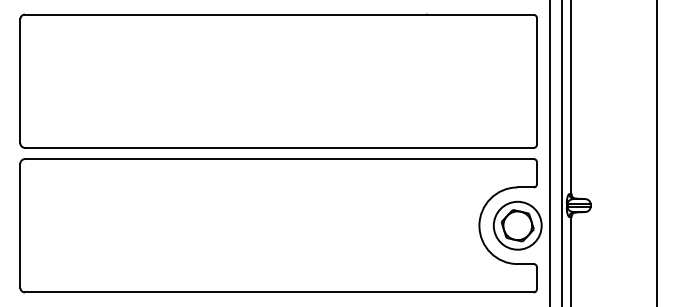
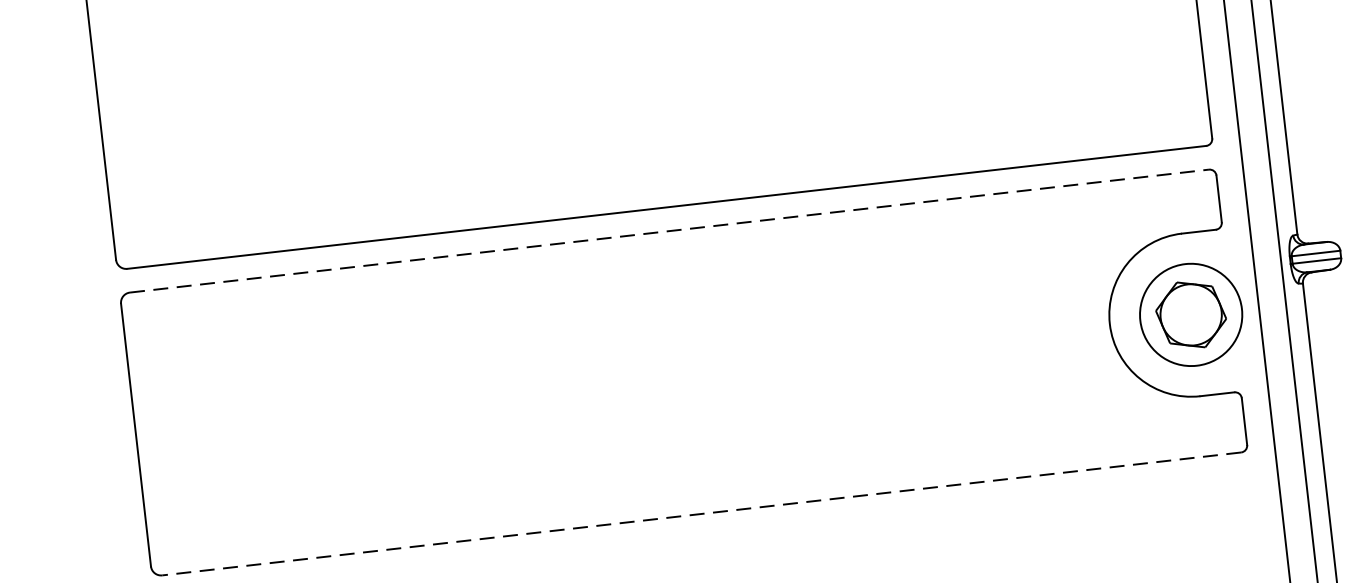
line: (279, 159) -> (669, 231), solid -> dashed
line: (278, 292) -> (699, 514), solid -> dashed

